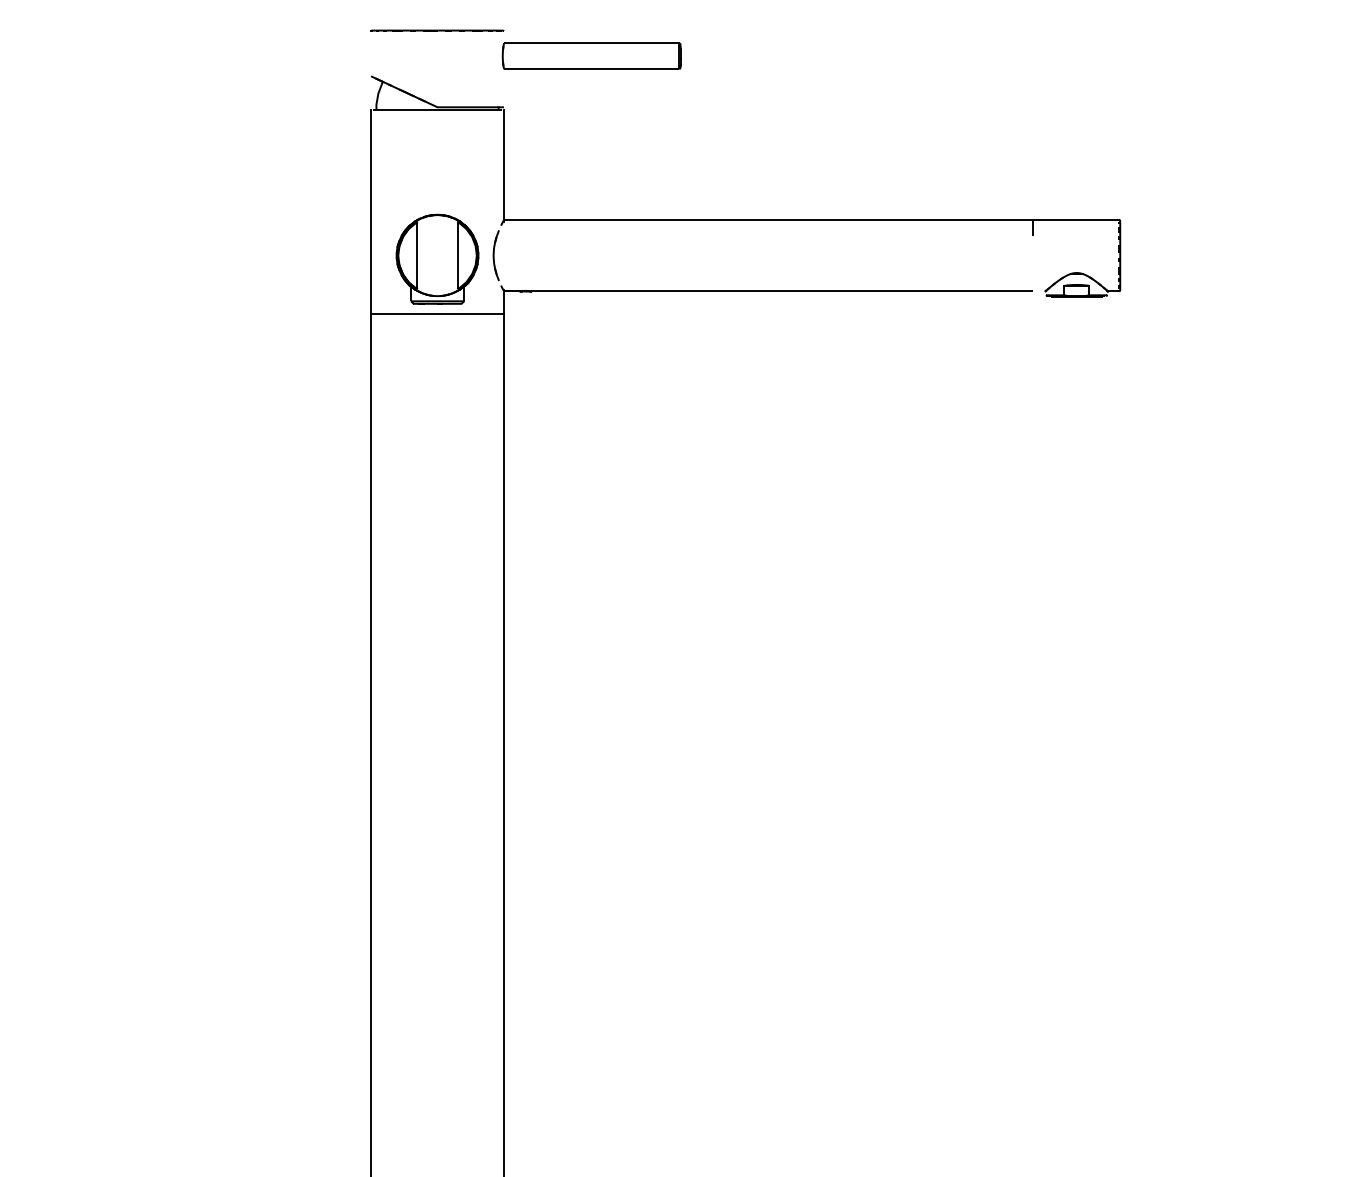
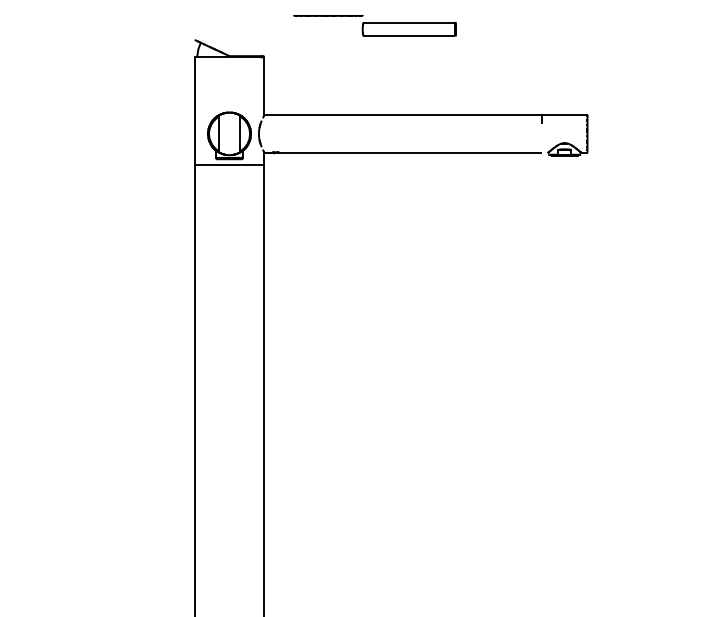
part: (525, 48) -> (374, 25), moved

